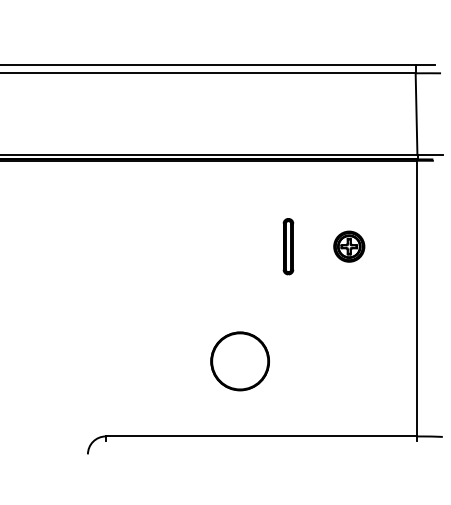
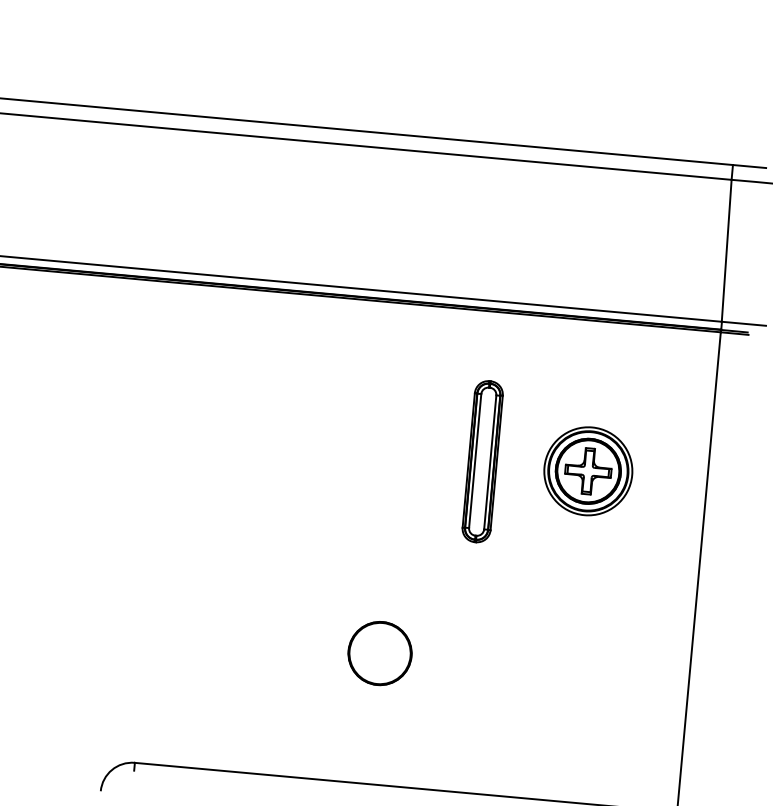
part: (288, 246) -> (482, 461), size x1.67
part: (349, 246) -> (589, 470), size x1.67
circle: (239, 361) -> (379, 653), size x0.62

